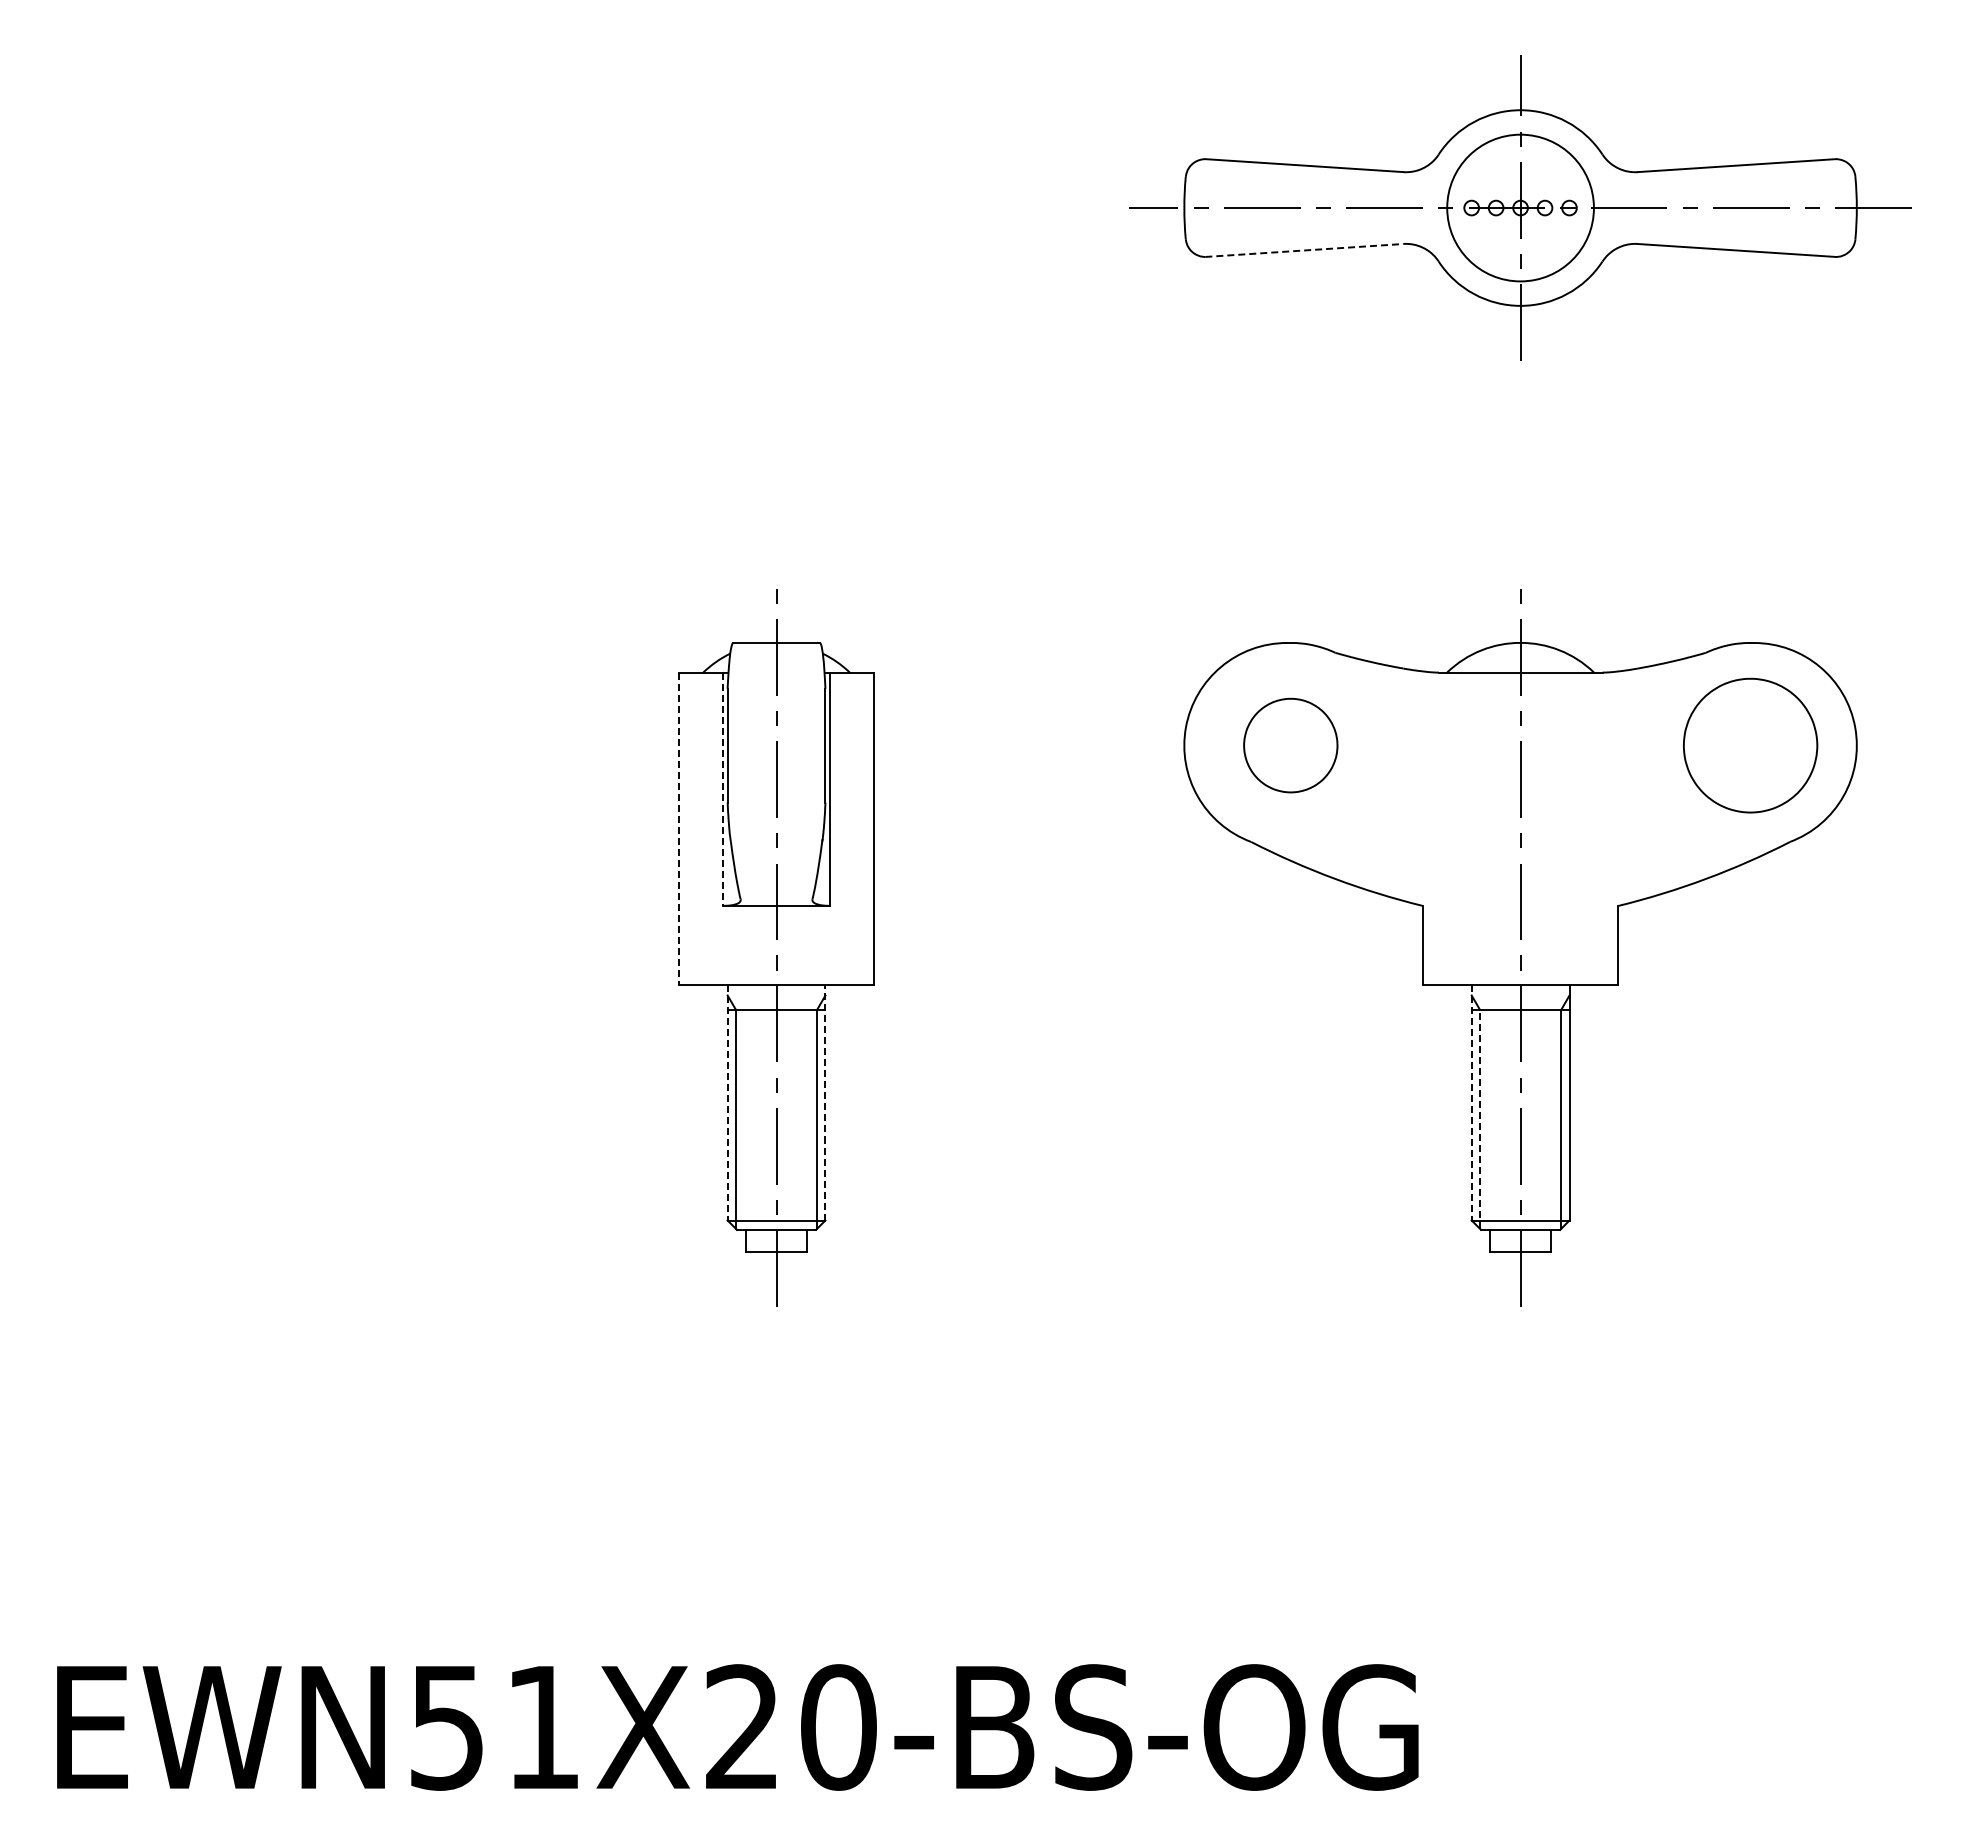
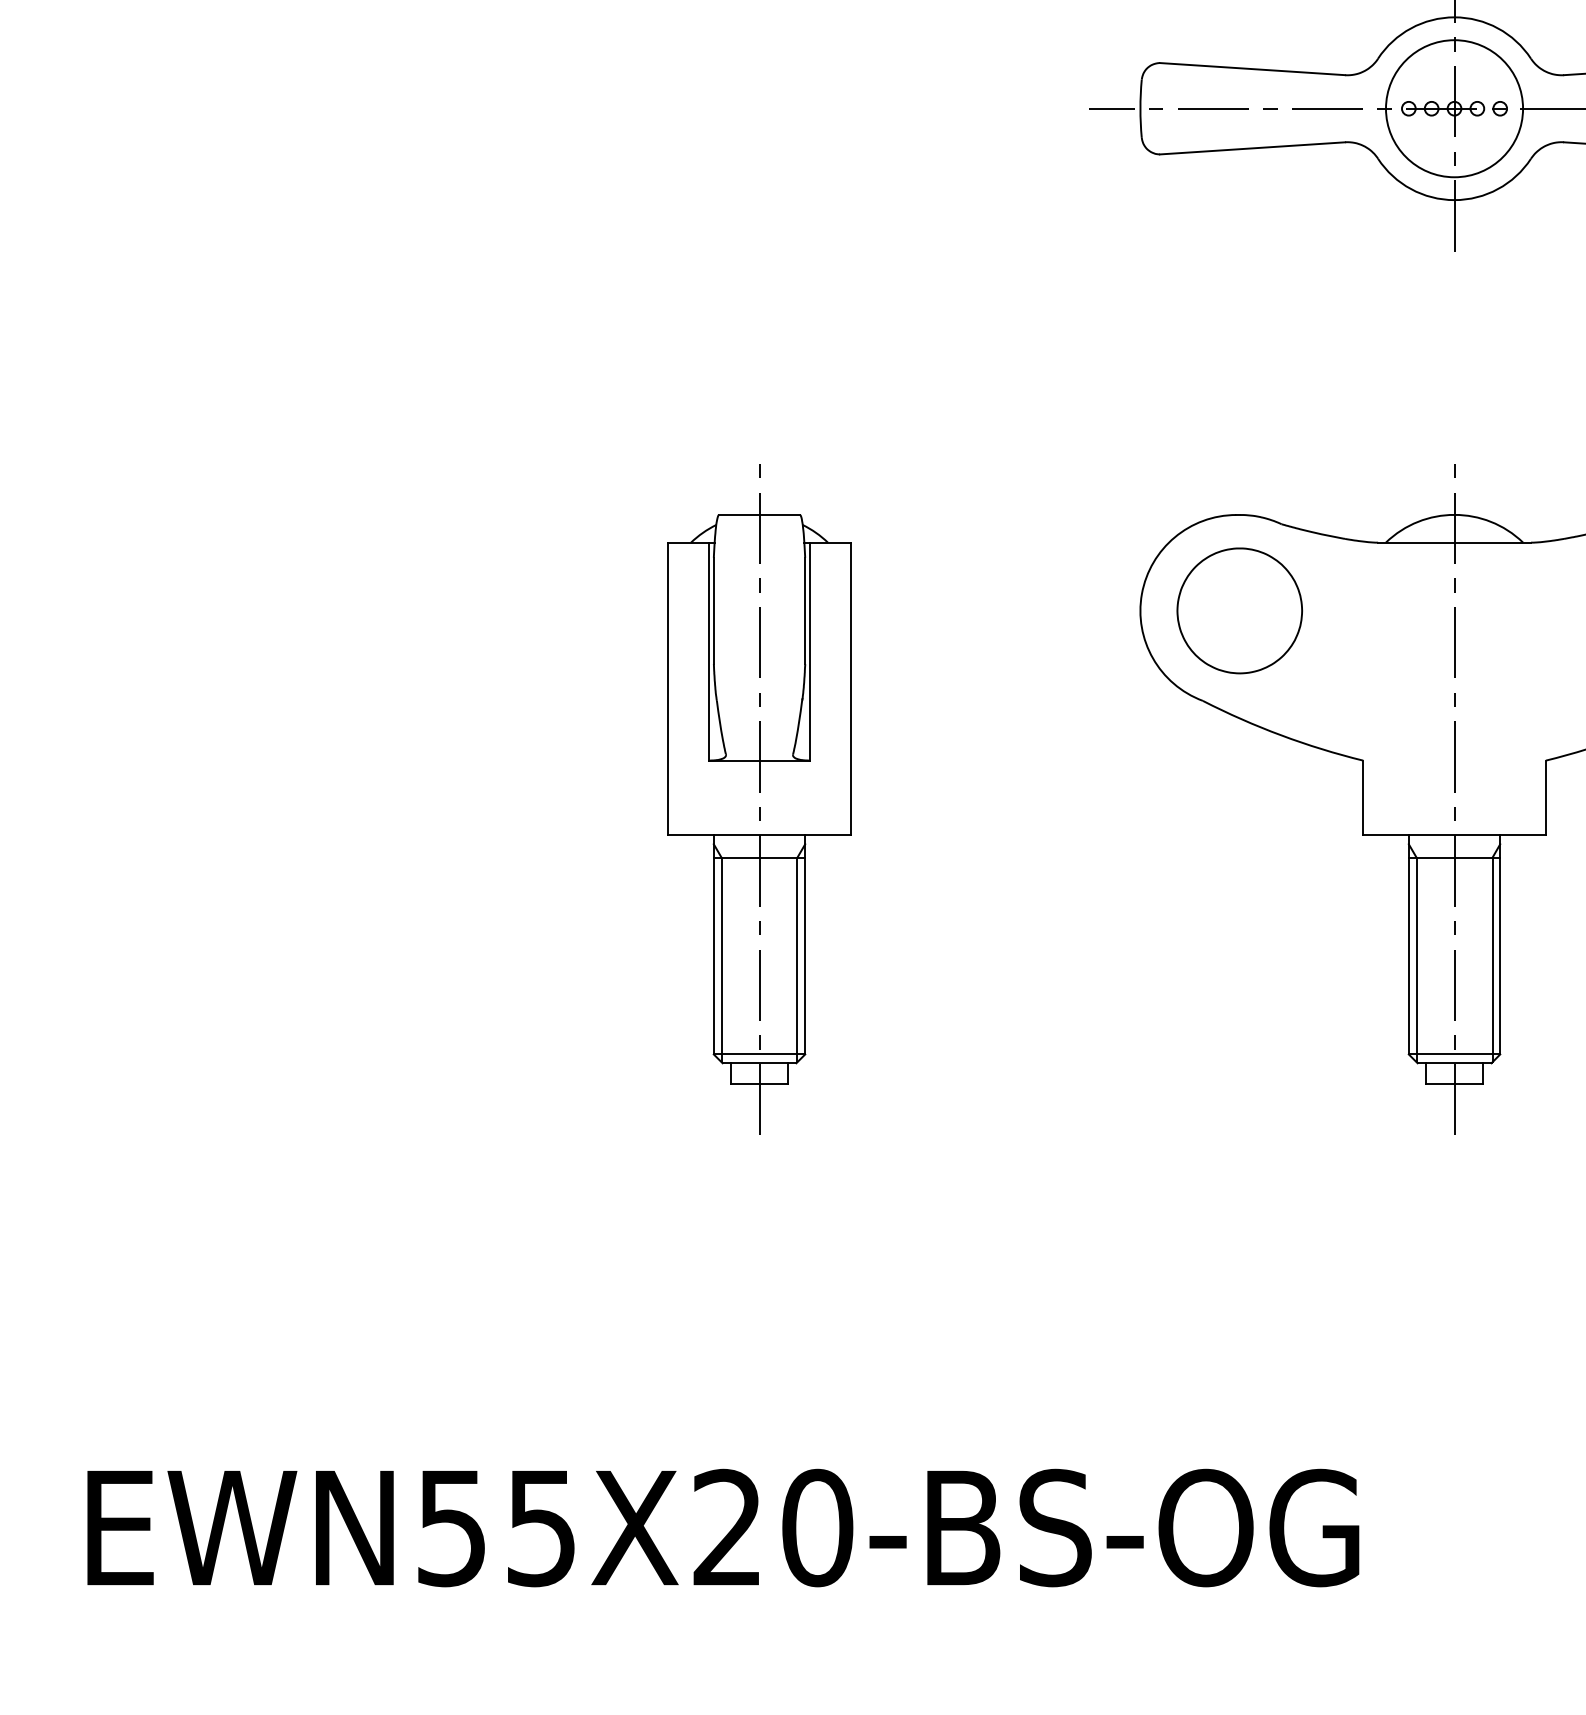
line: (1304, 250) -> (1252, 148), dashed -> solid
part: (1290, 745) -> (1239, 610), size x1.43
line: (722, 789) -> (709, 651), dashed -> solid
line: (678, 829) -> (667, 689), dashed -> solid
line: (727, 1102) -> (713, 944), dashed -> solid
line: (825, 1102) -> (805, 944), dashed -> solid
line: (1471, 1102) -> (1408, 944), dashed -> solid
line: (1479, 1118) -> (1416, 959), dashed -> solid
text: (542, 1728) -> (540, 1528), EWN51X20-BS-OG -> EWN55X20-BS-OG

